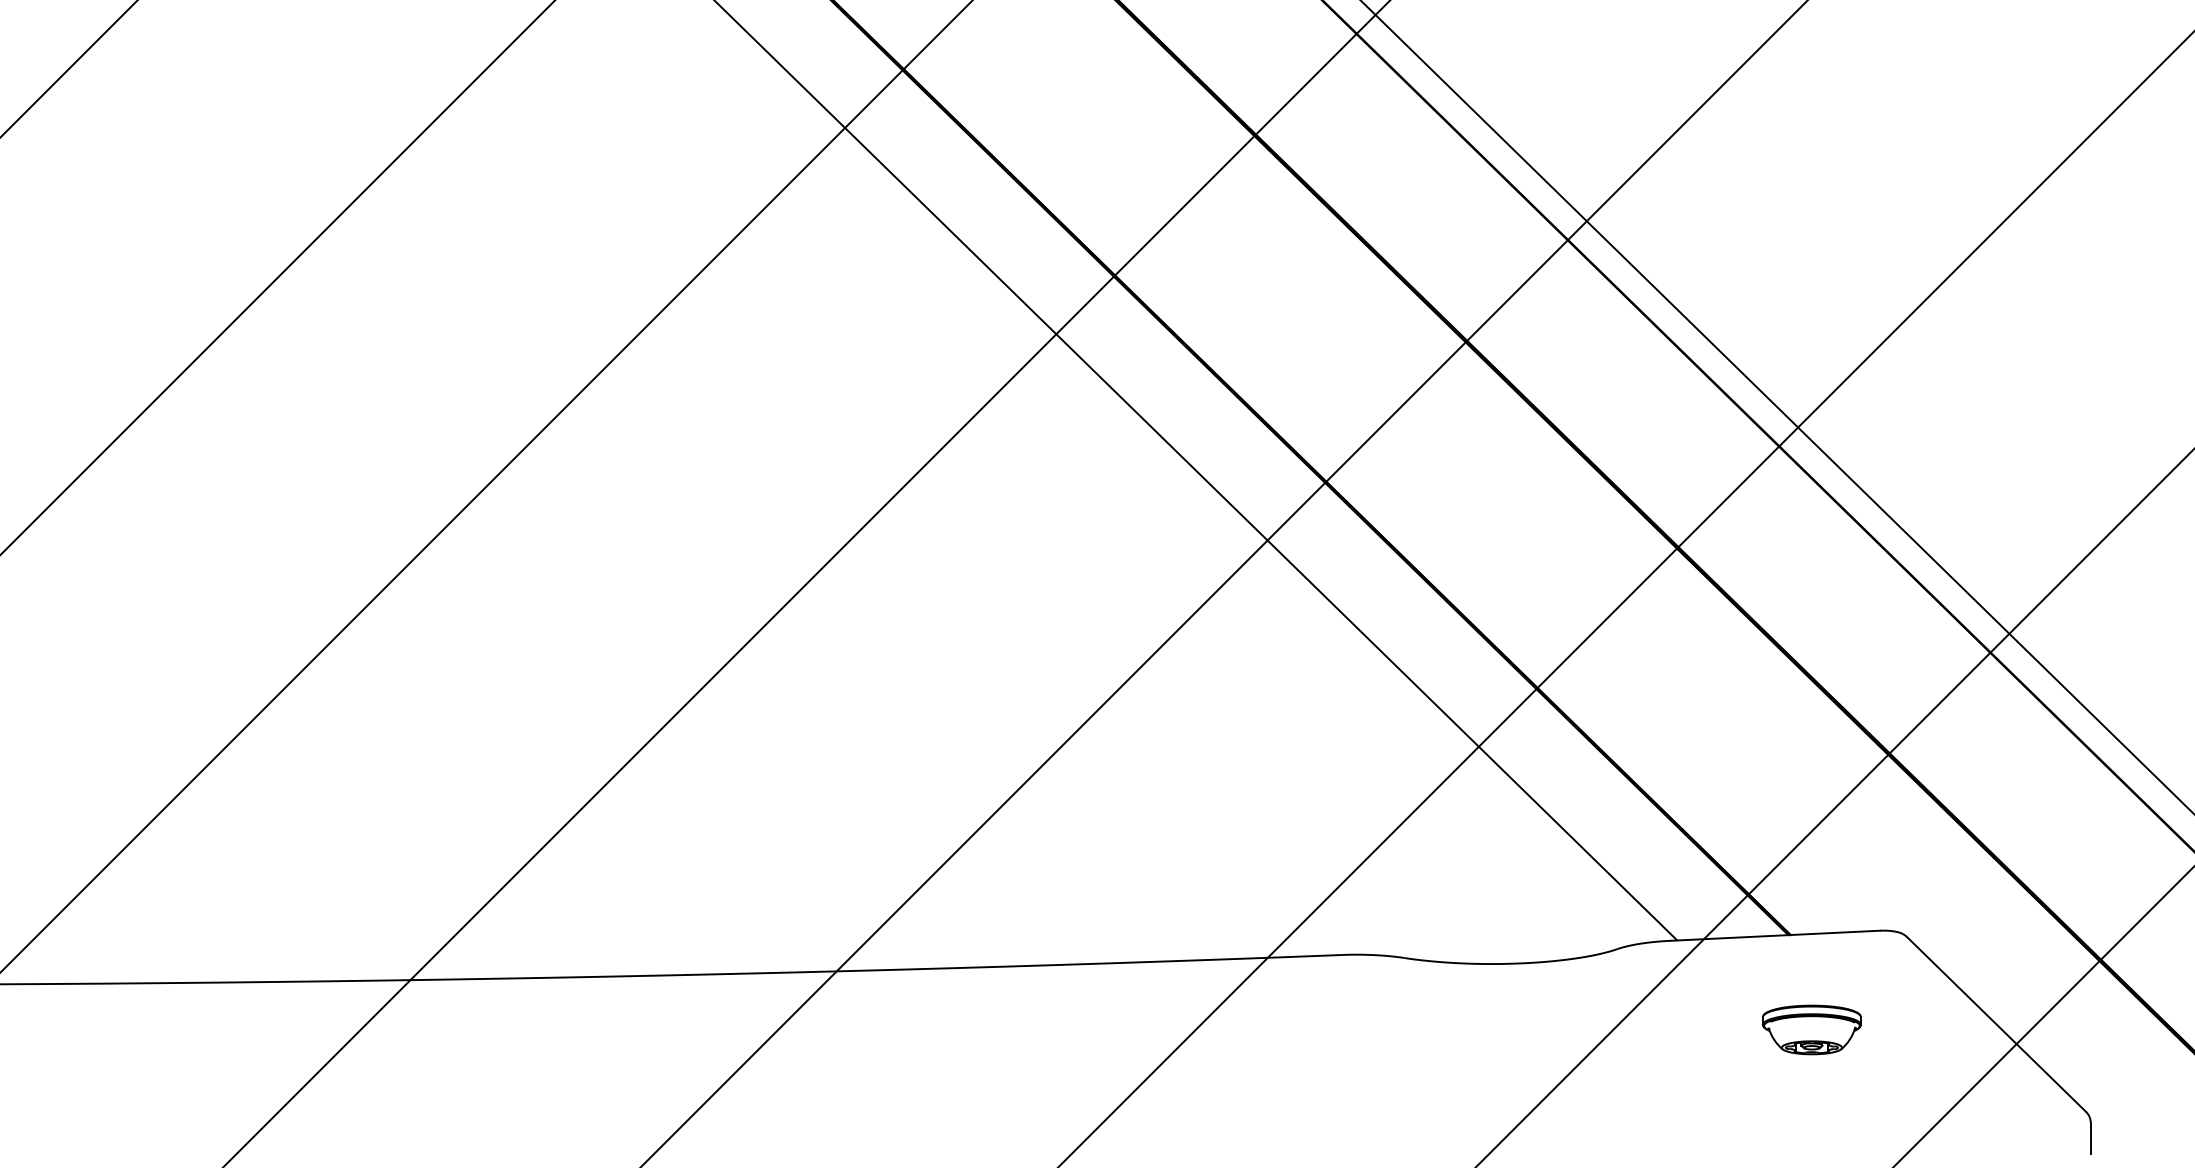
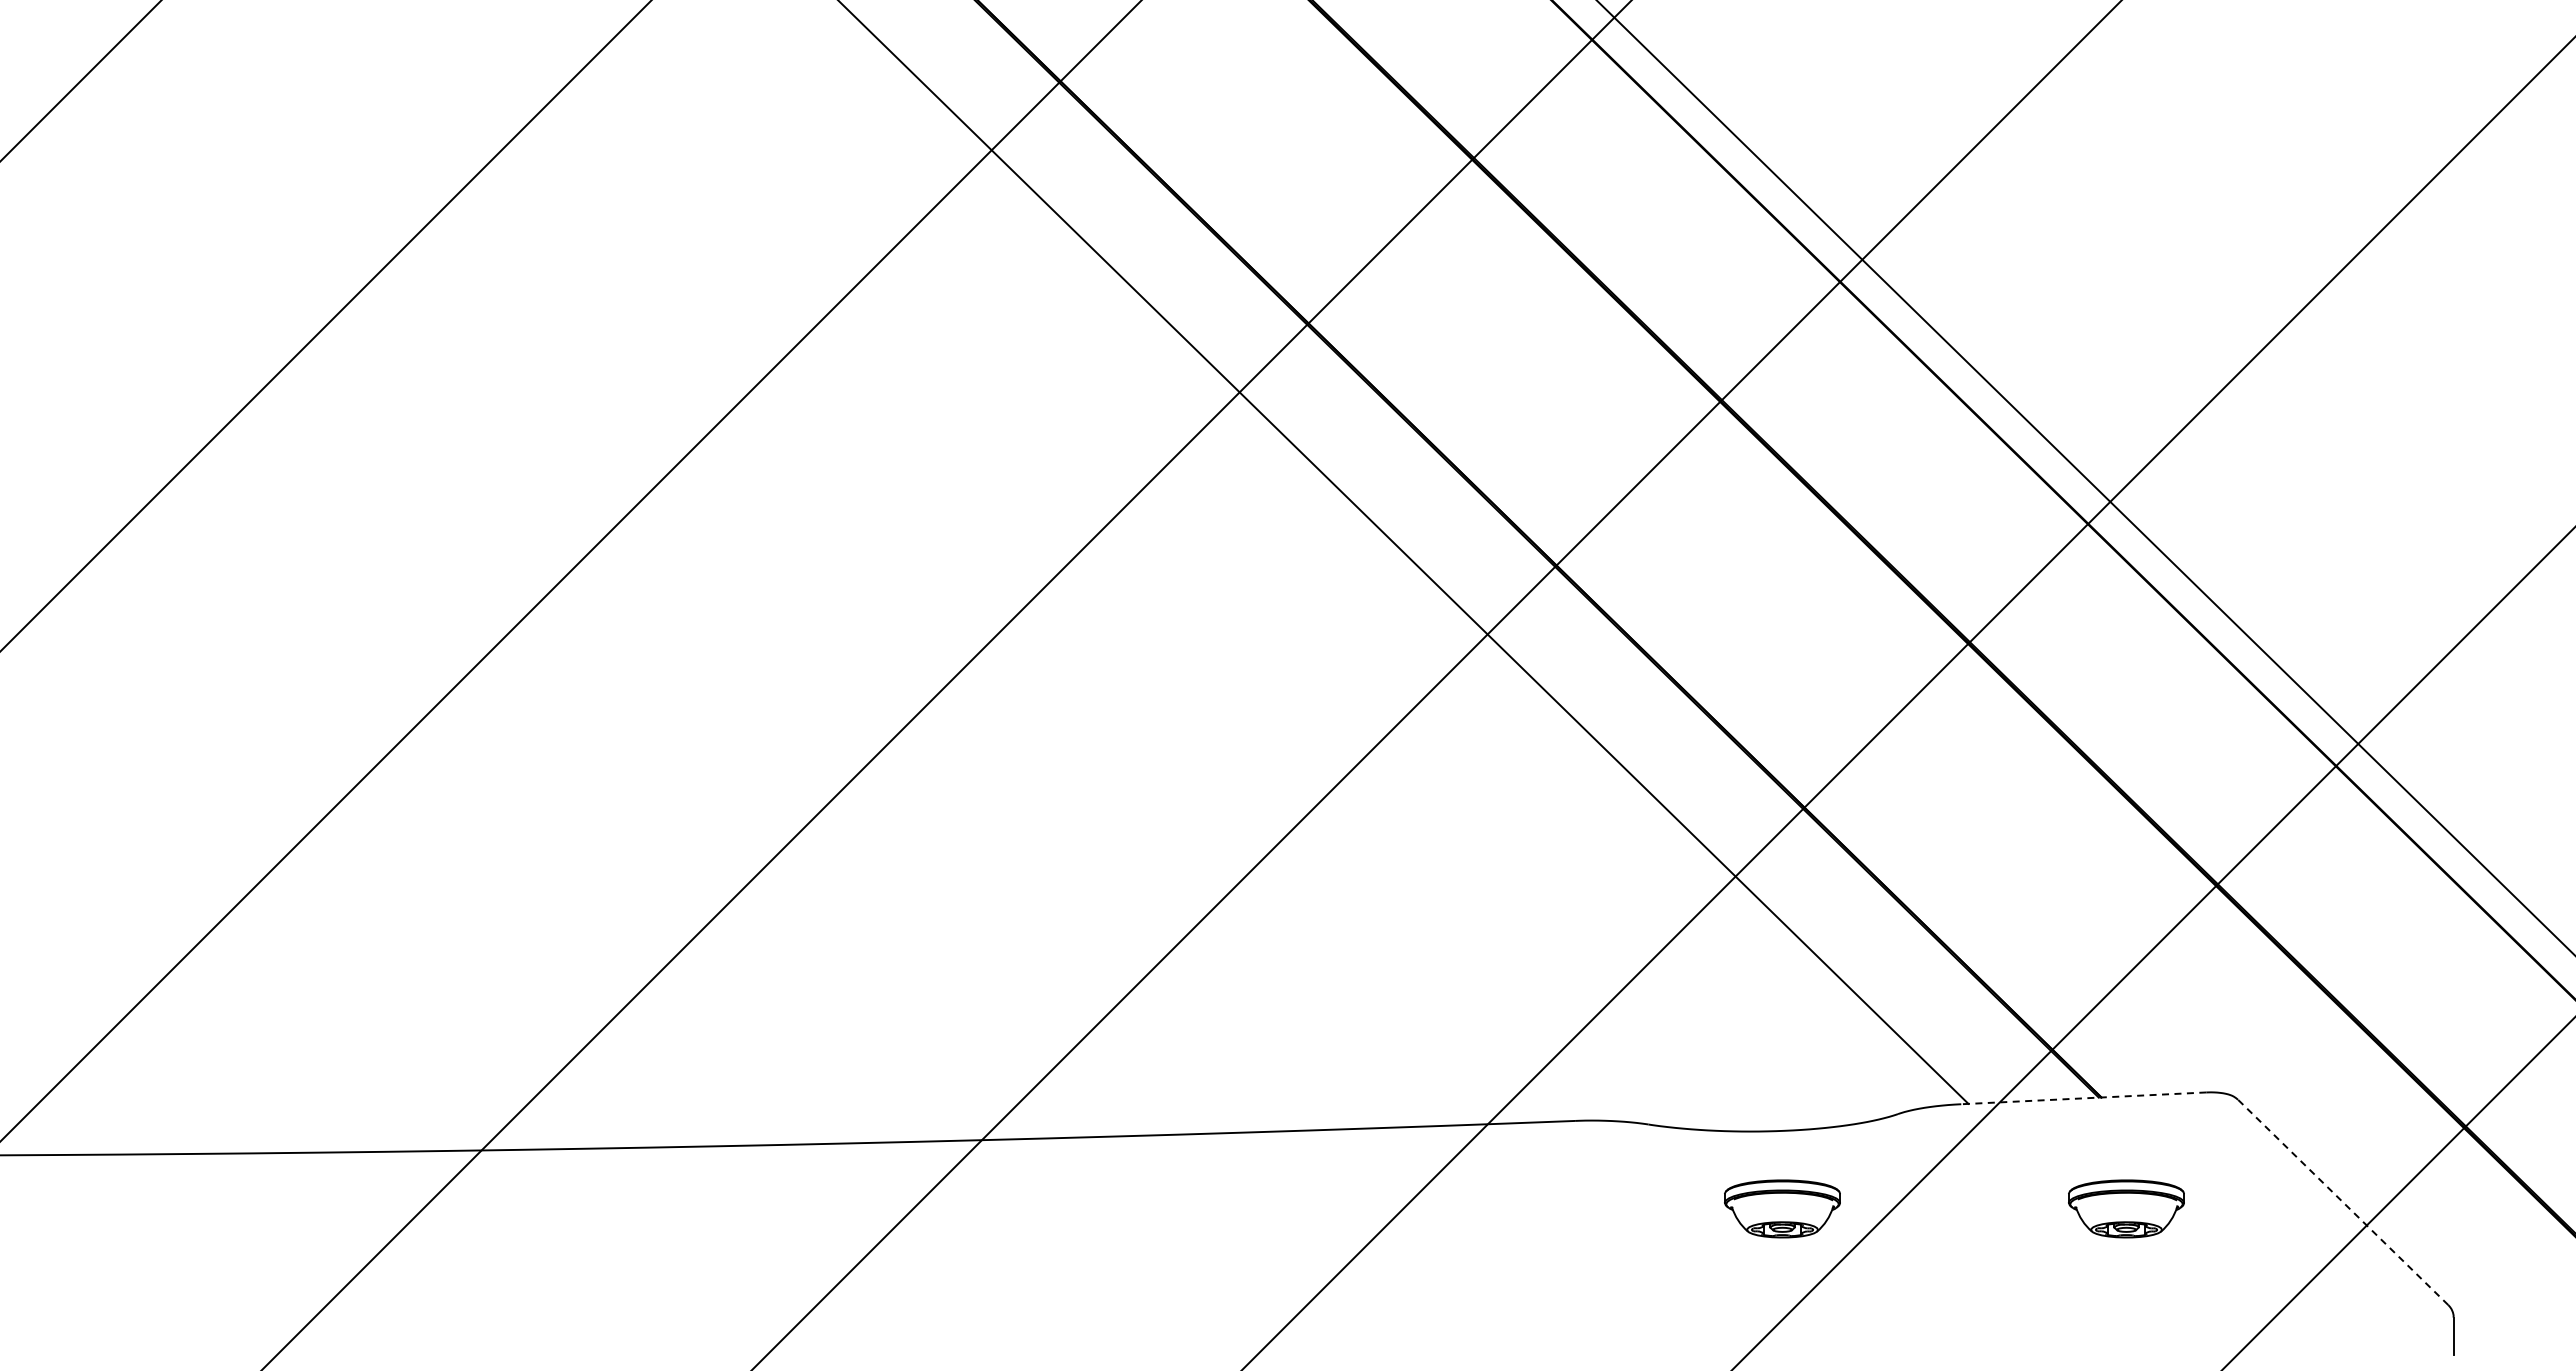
line: (1775, 935) -> (2083, 1098), solid -> dashed
line: (1996, 1024) -> (2343, 1202), solid -> dashed
part: (1518, 1029) -> (1782, 1208), added

